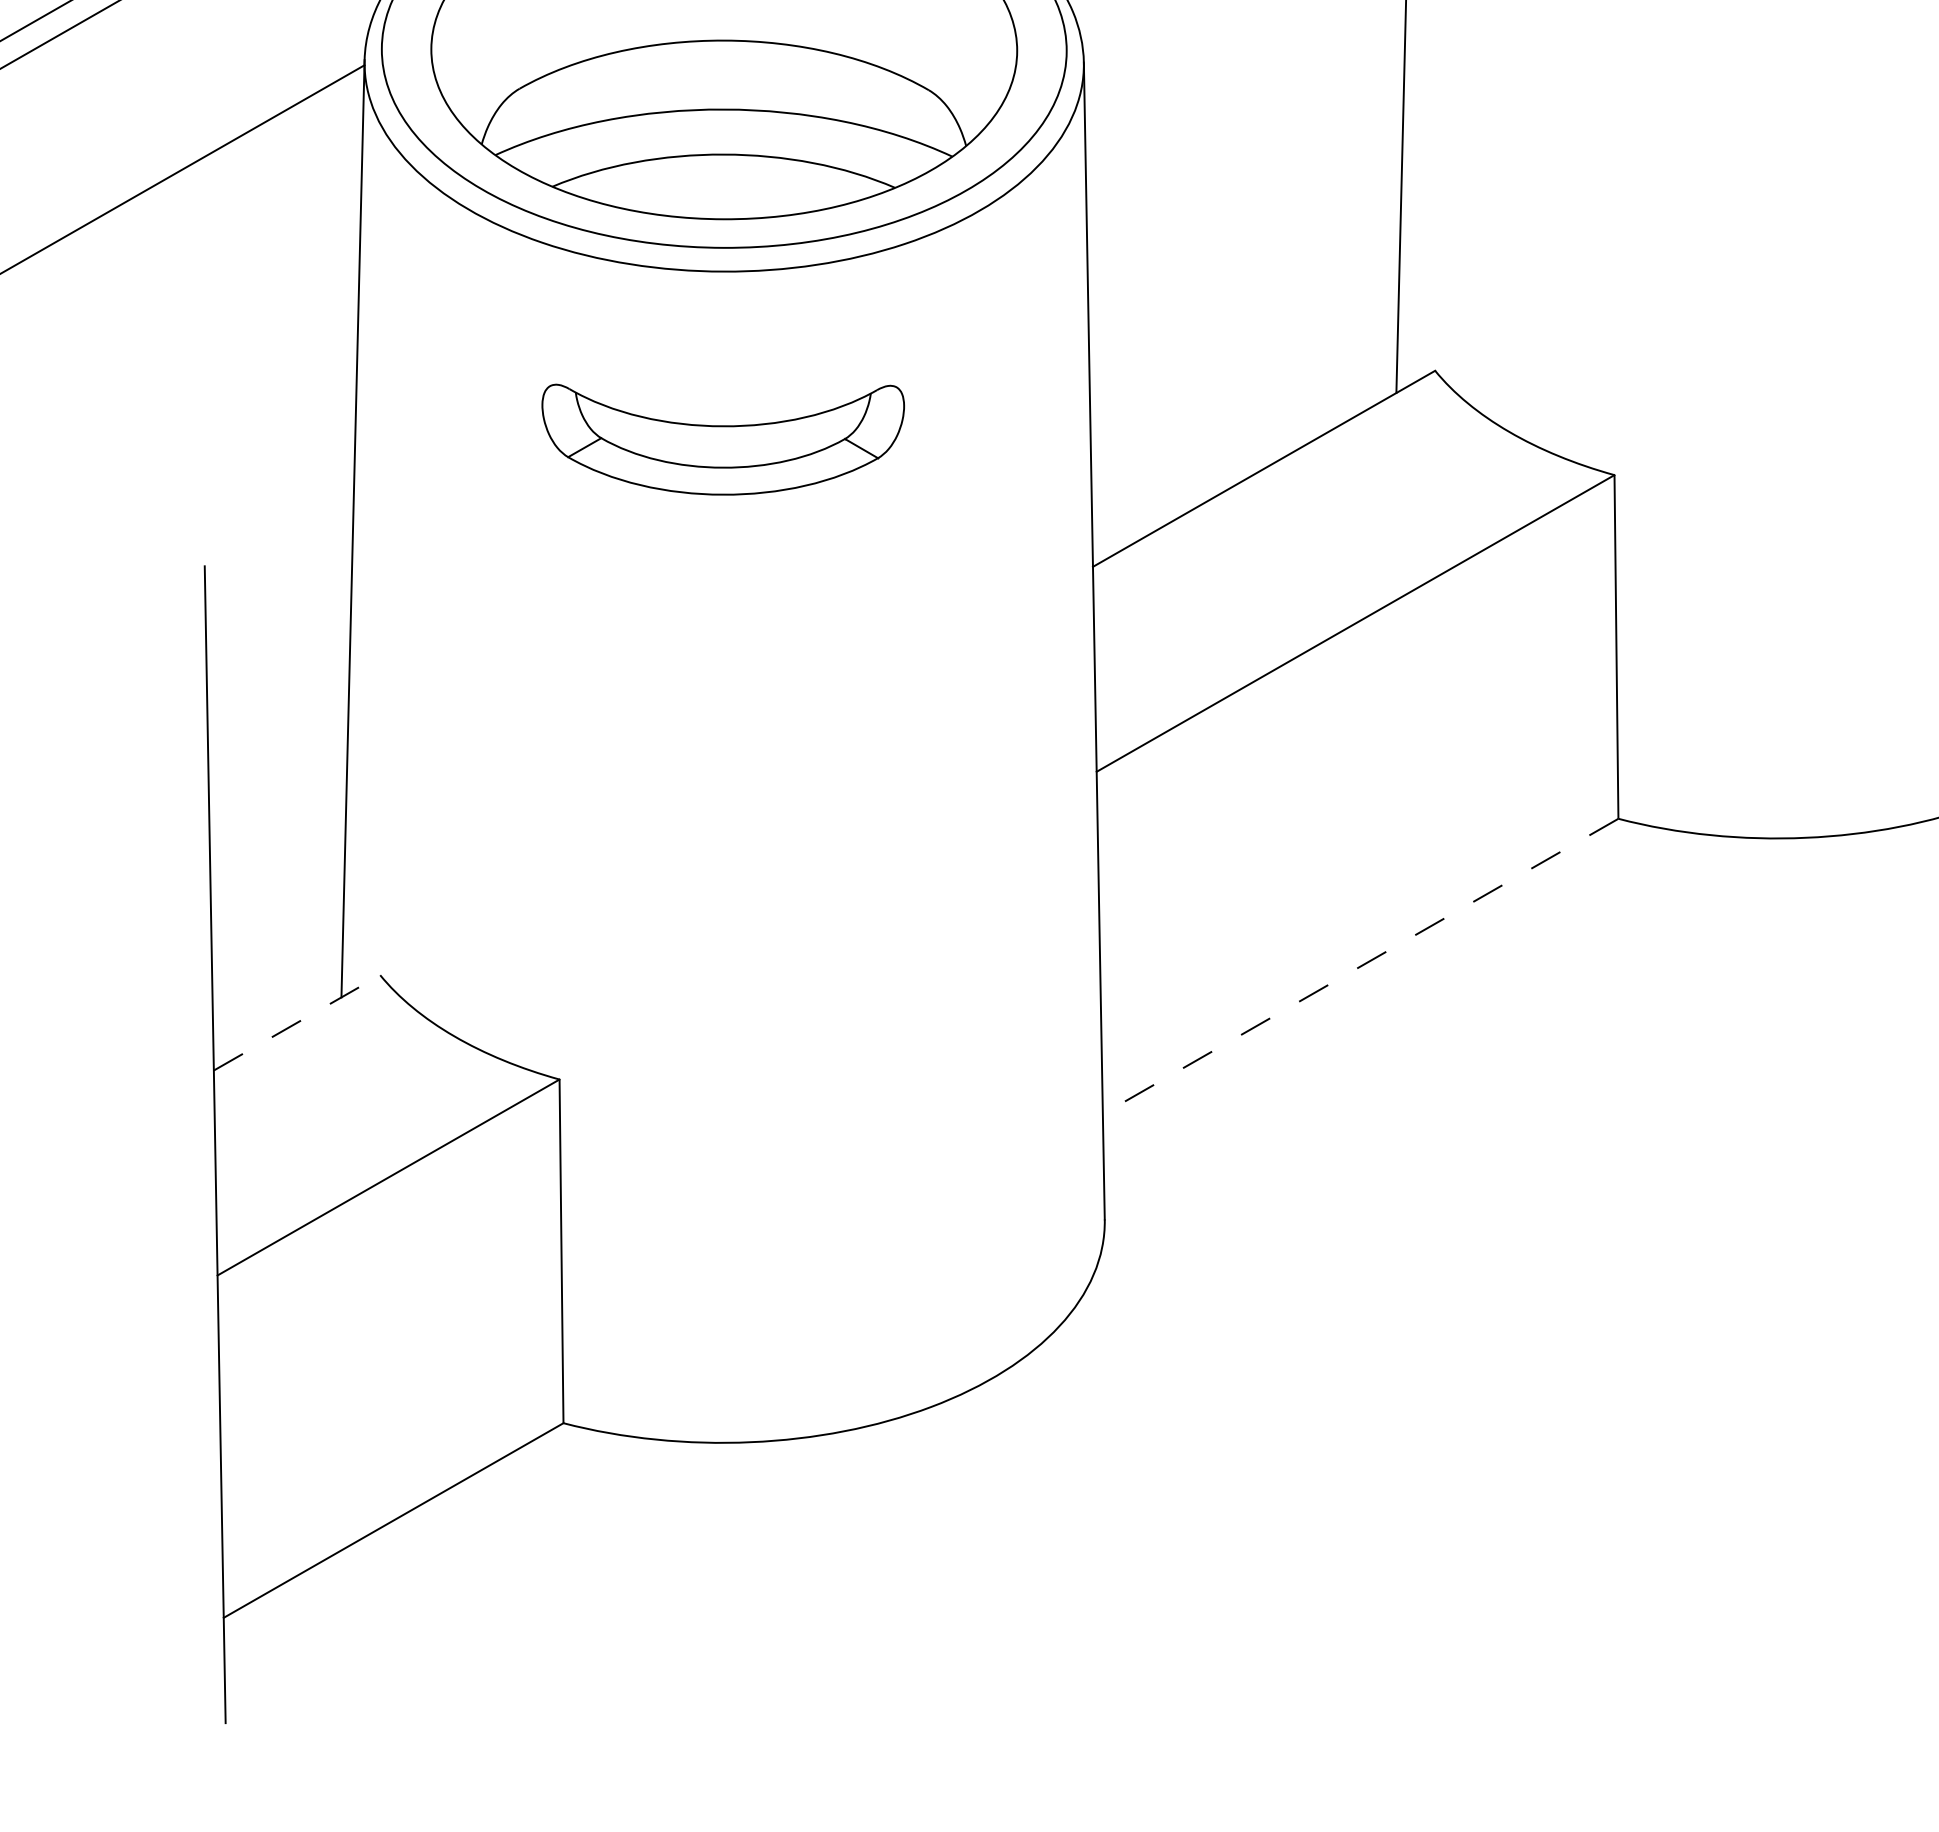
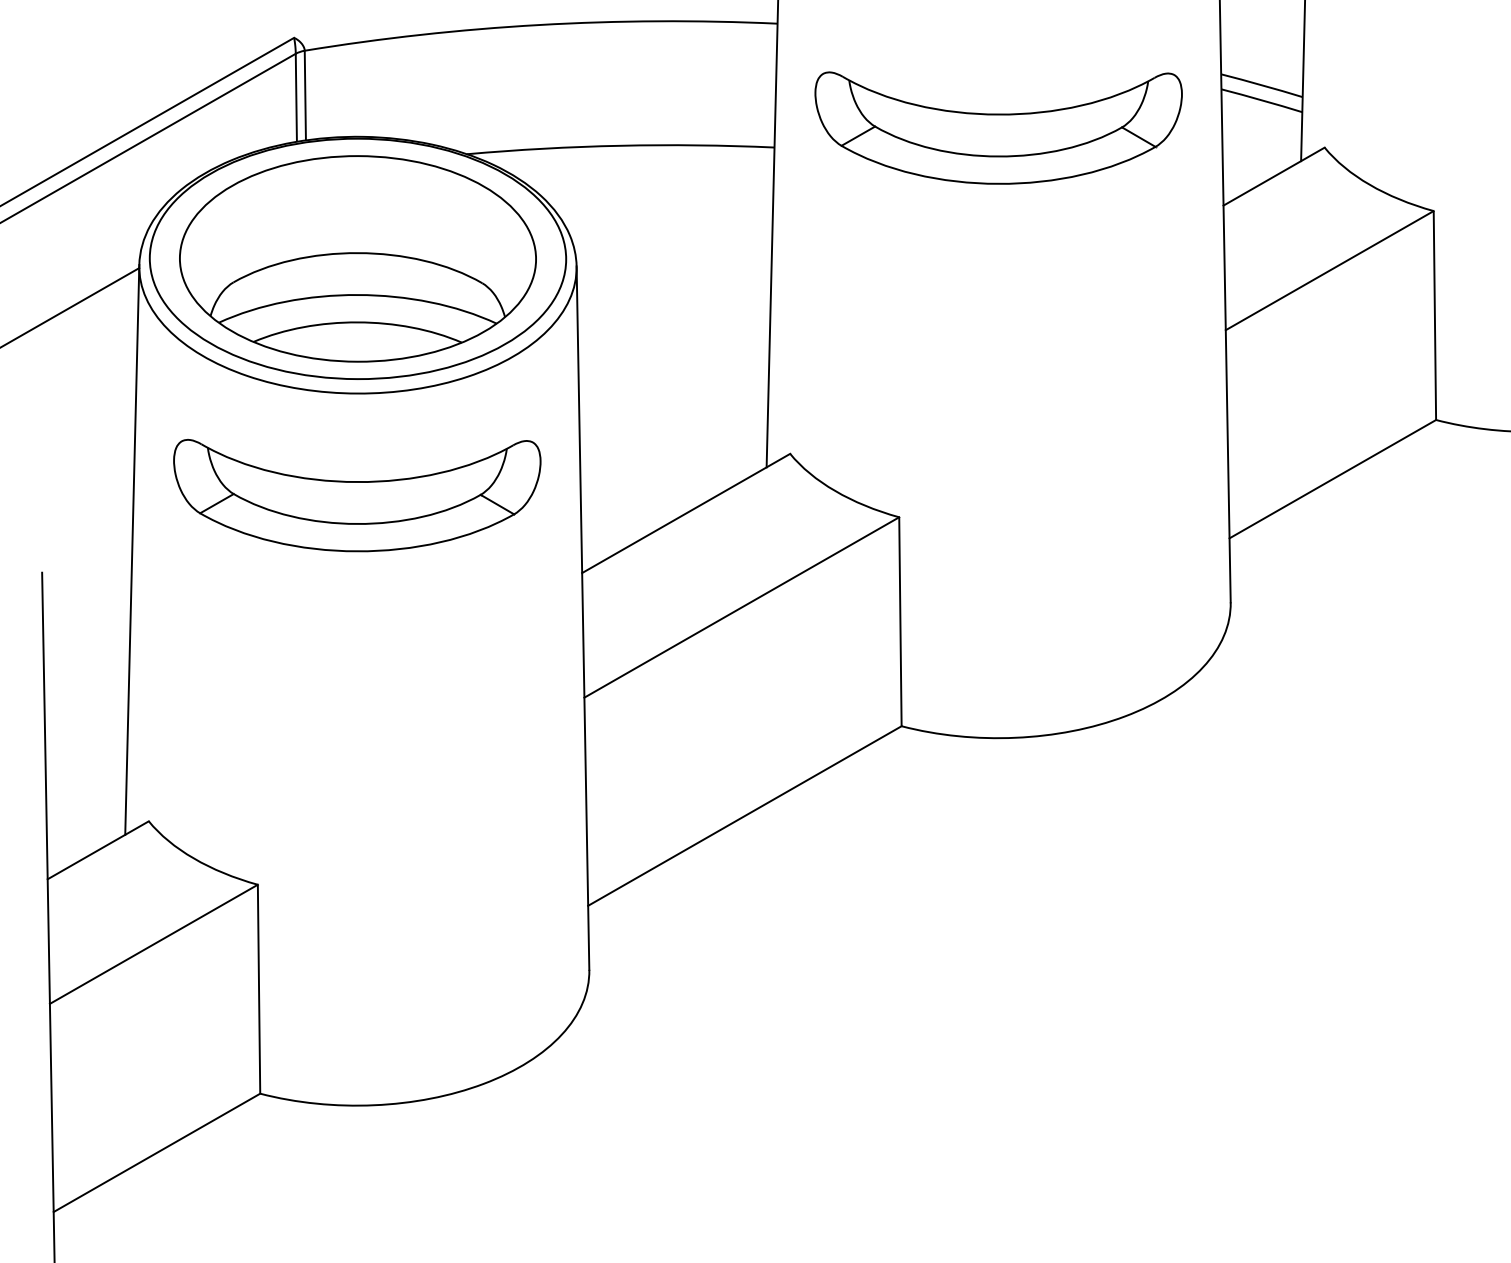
part: (723, 439) -> (357, 495), size x1.67
line: (1359, 967) -> (744, 816), dashed -> solid
line: (297, 1023) -> (98, 850), dashed -> solid

